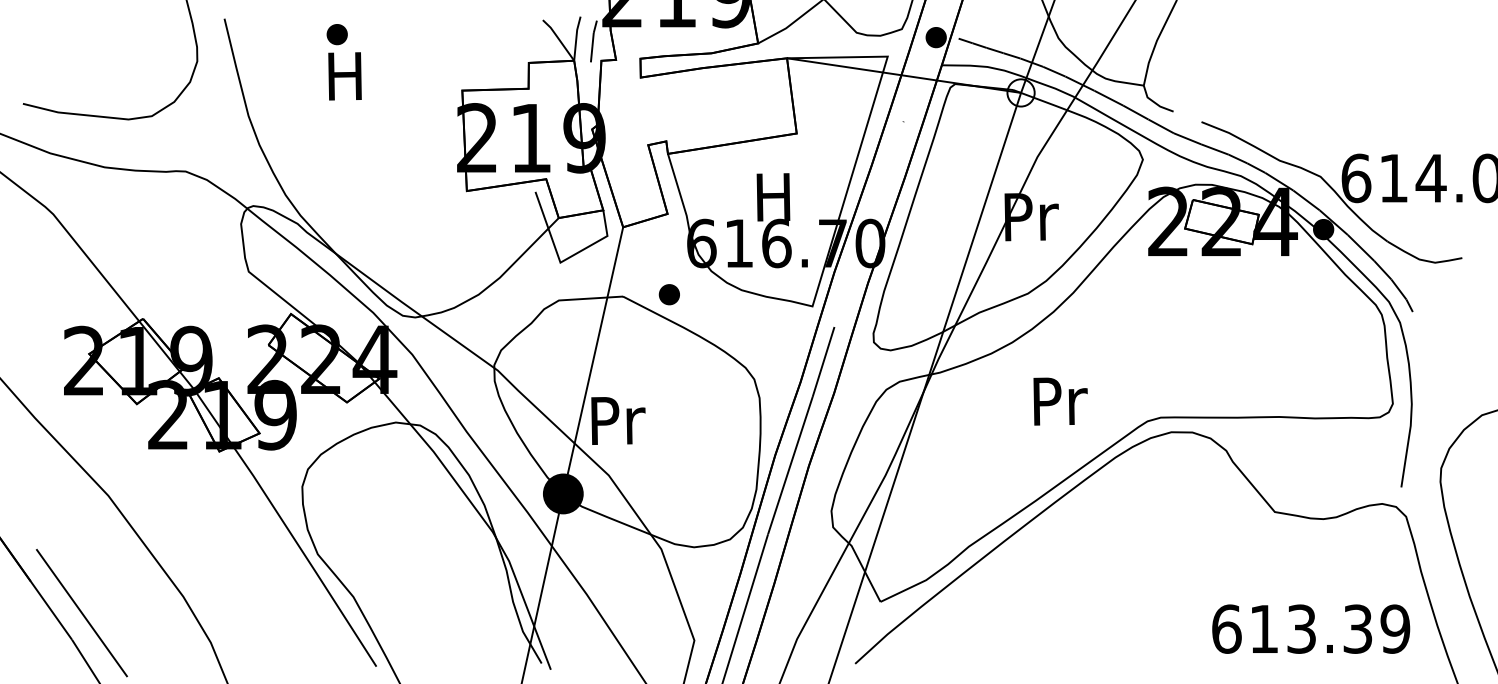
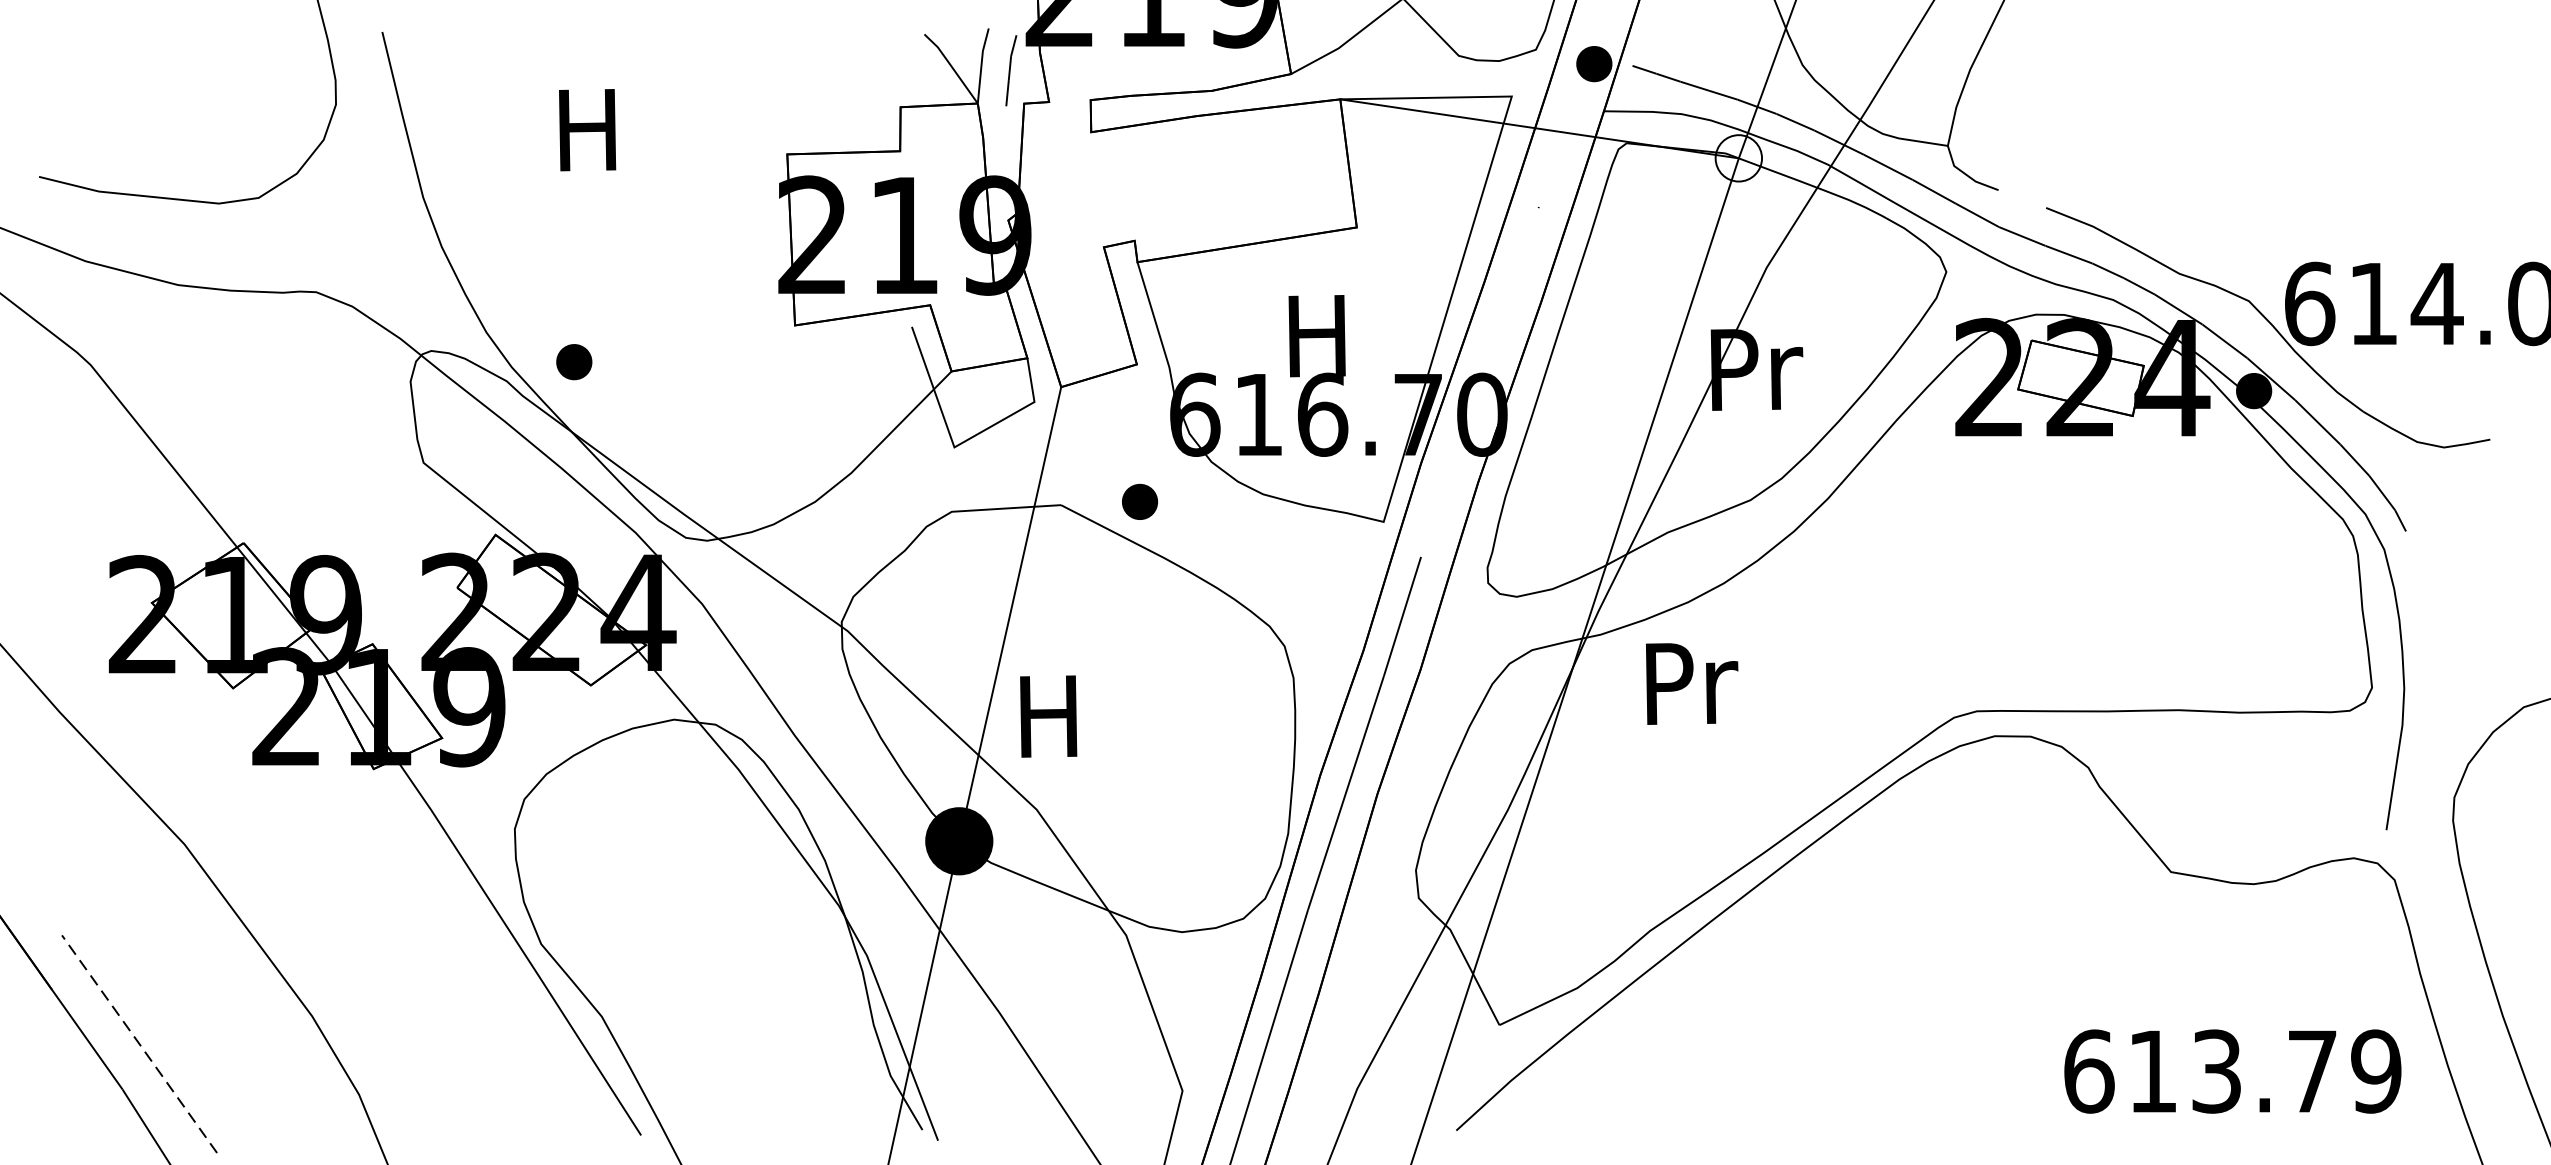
part: (336, 34) -> (573, 361), moved
text: (1060, 401) -> (1691, 683), moved
text: (618, 420) -> (1053, 716), Pr -> H
line: (81, 612) -> (138, 1043), solid -> dashed
text: (1357, 628) -> (2311, 1070), 613.39 -> 613.79

